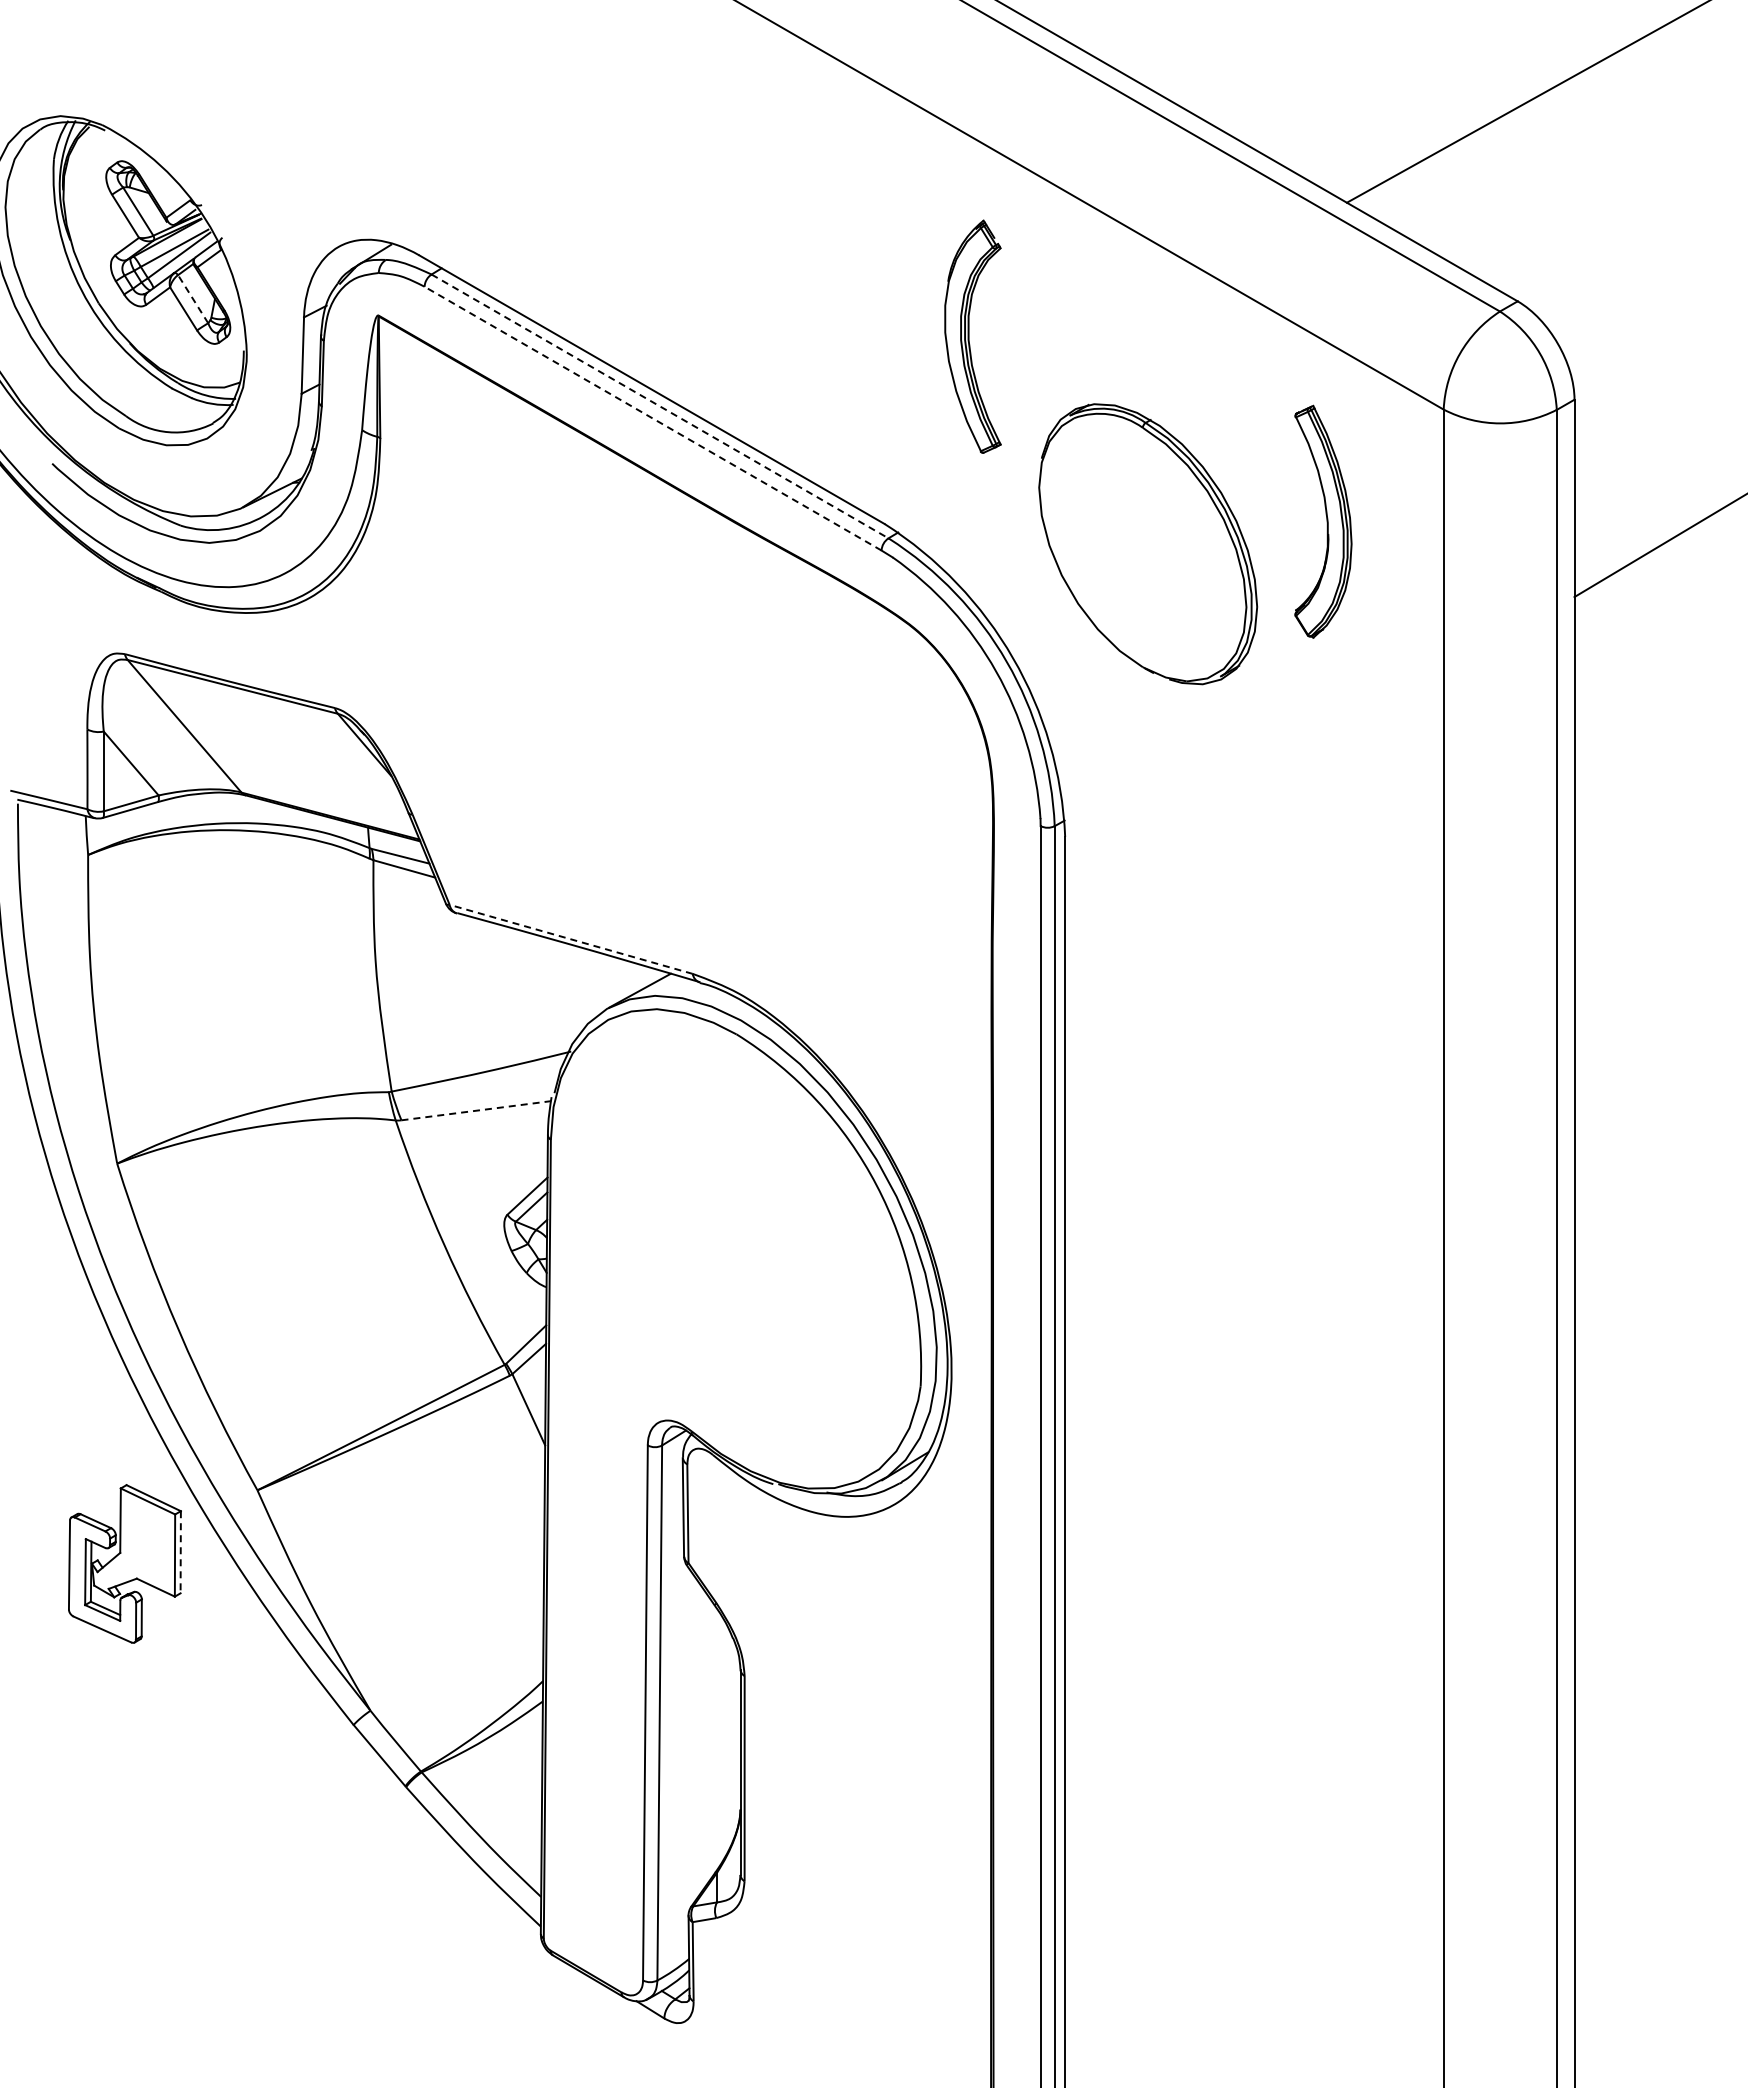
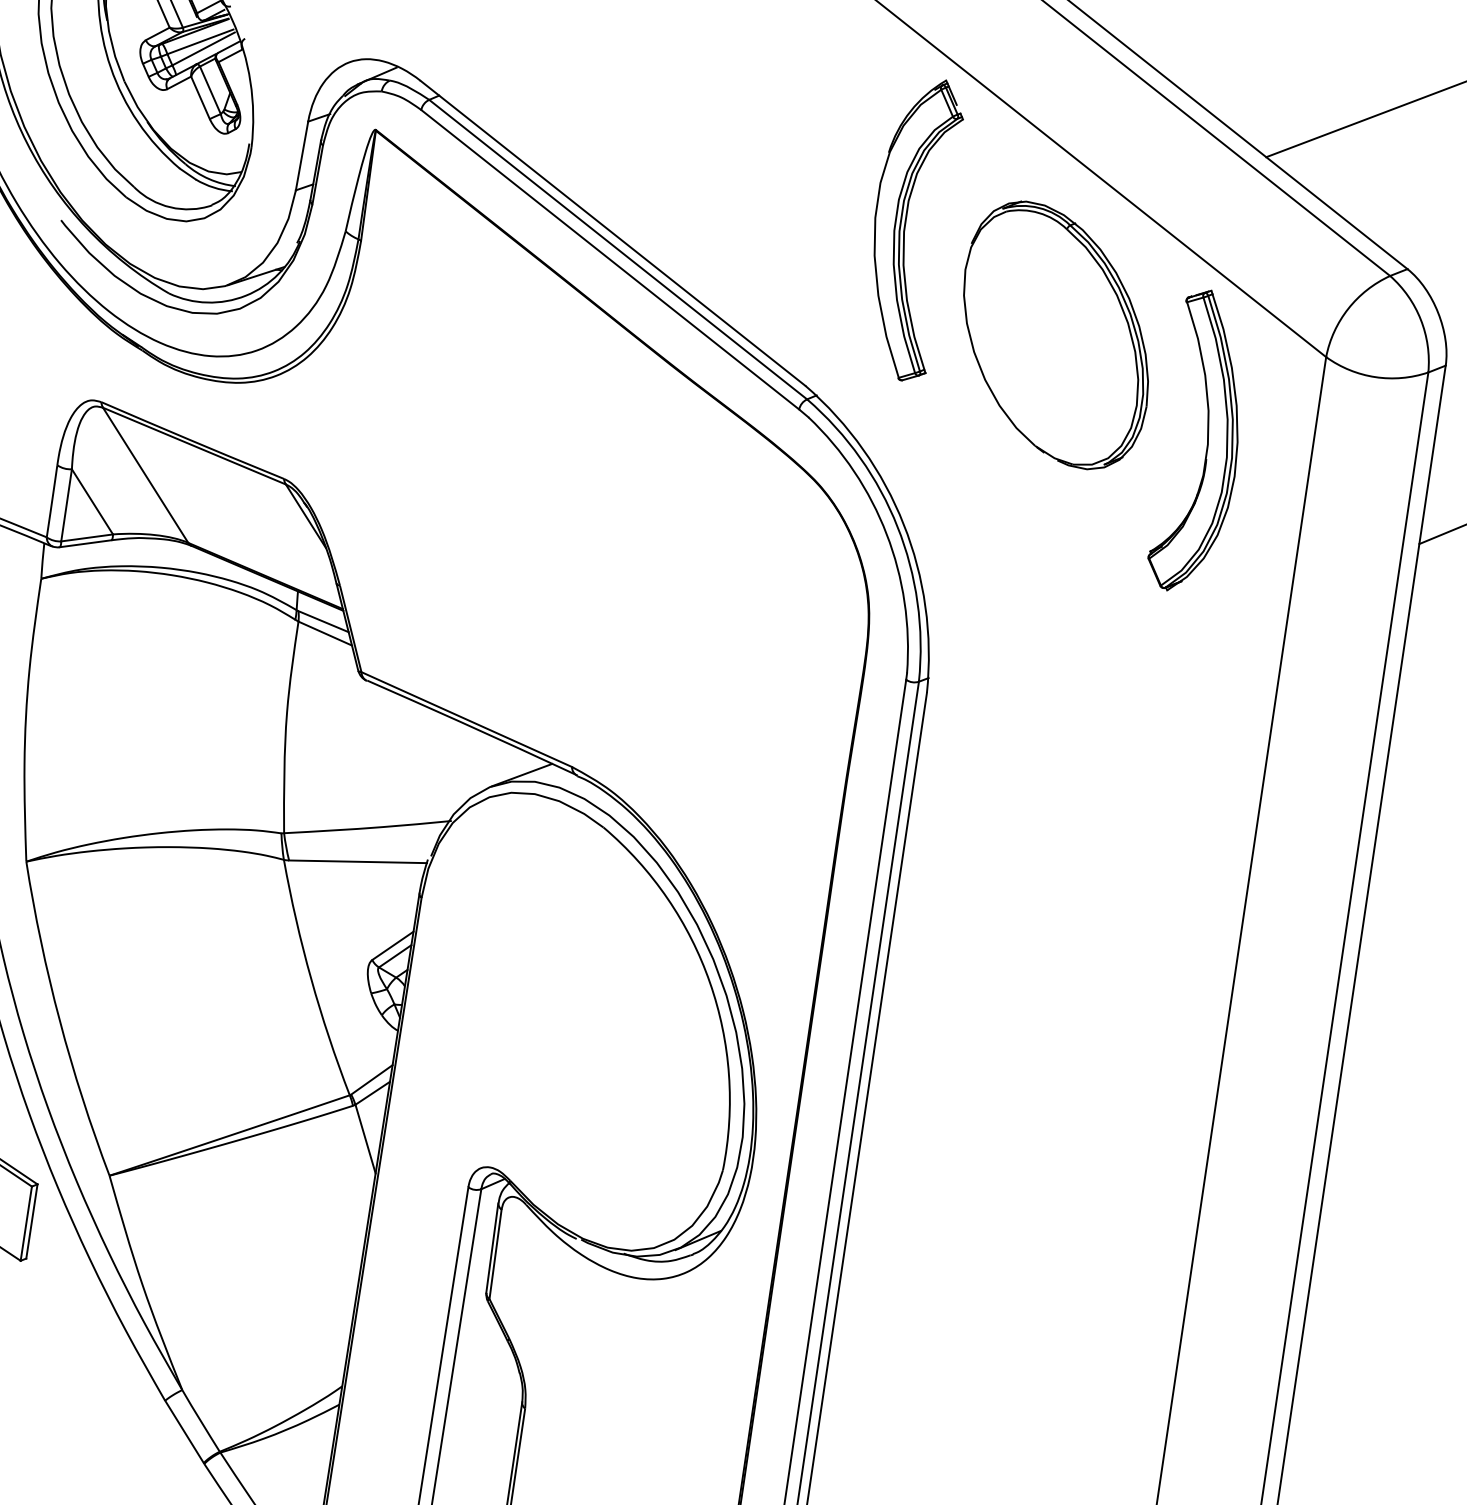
line: (192, 298) -> (209, 89), dashed -> solid
part: (972, 336) -> (909, 228), size x1.43
line: (660, 406) -> (618, 249), dashed -> solid
line: (653, 418) -> (610, 259), dashed -> solid
part: (1323, 521) -> (1202, 442), size x1.43
part: (1148, 544) -> (1056, 335), moved
line: (570, 939) -> (466, 719), dashed -> solid
line: (476, 1110) -> (358, 861), dashed -> solid
line: (180, 1552) -> (31, 1221), dashed -> solid

